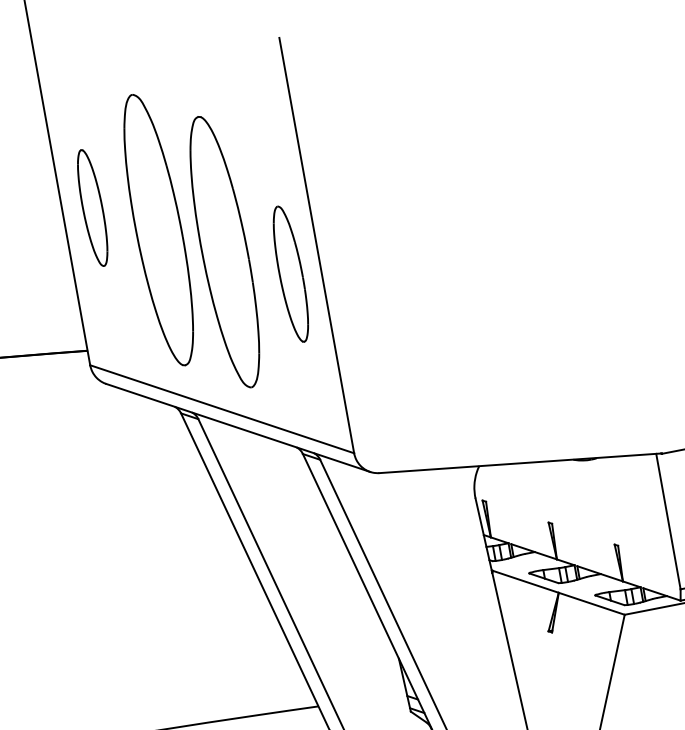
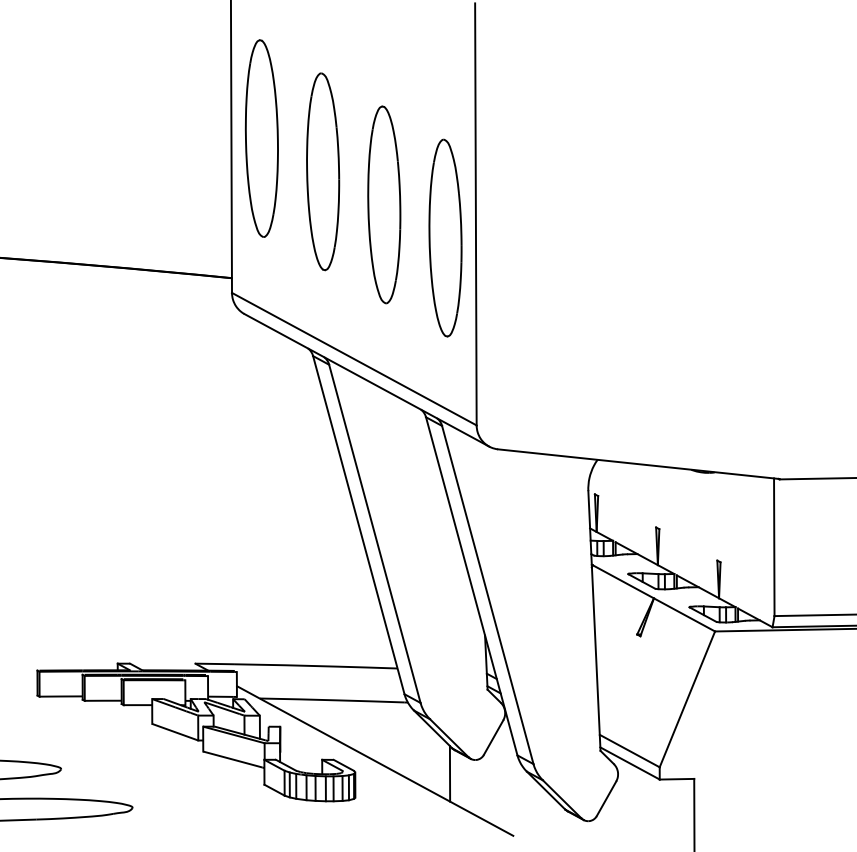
part: (92, 208) -> (261, 138), size x1.67
part: (159, 229) -> (323, 171), size x0.71
part: (225, 251) -> (384, 204), size x0.71
part: (290, 273) -> (445, 237), size x1.43

